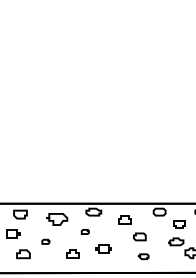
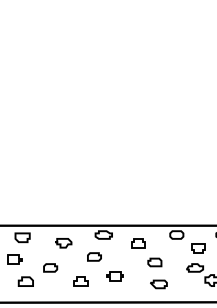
part: (57, 219) -> (63, 243), size x0.71
part: (85, 231) -> (94, 256), size x1.67
part: (45, 241) -> (50, 267), size x1.67
part: (143, 256) -> (158, 284), size x1.43

